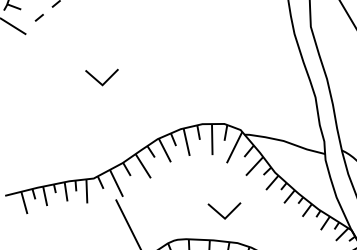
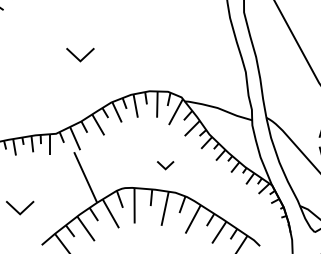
part: (102, 77) -> (80, 54), moved
part: (224, 211) -> (165, 165), size x0.6

